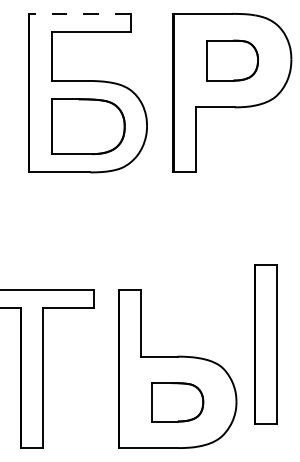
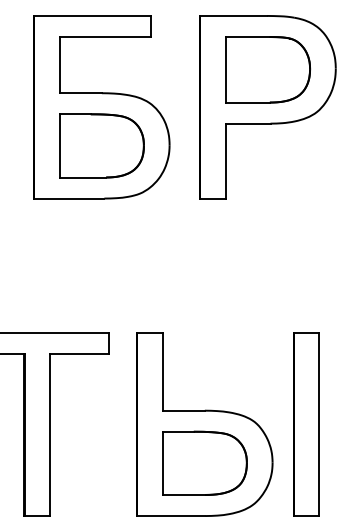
line: (80, 13) -> (92, 15), dashed -> solid
part: (232, 60) -> (267, 69), size x1.43
part: (265, 344) -> (306, 424), moved
part: (177, 401) -> (204, 462), size x1.43

